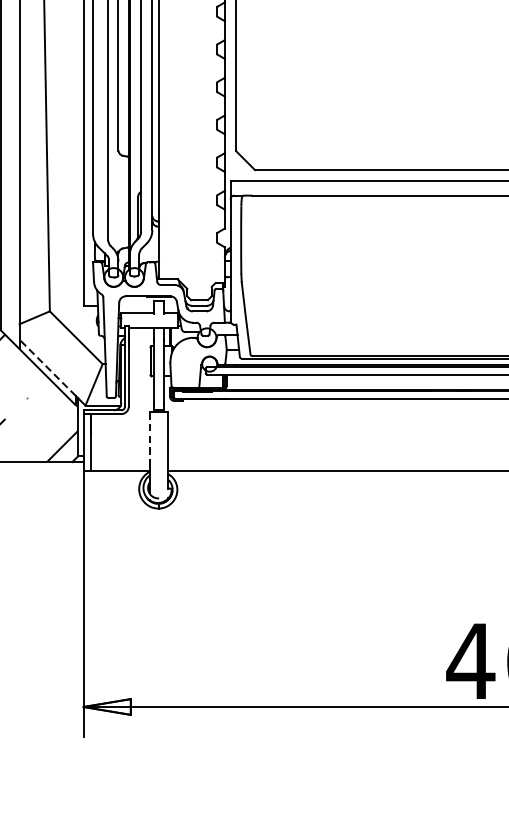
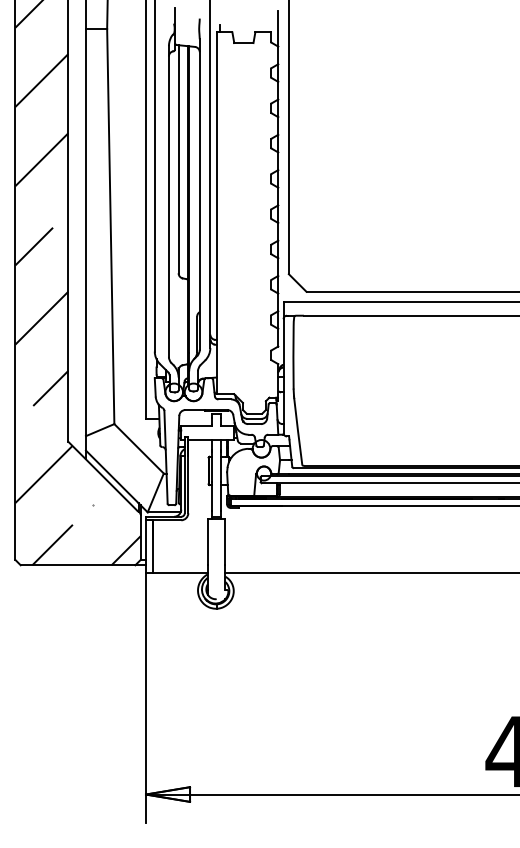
line: (47, 367) -> (112, 476), dashed -> solid
line: (149, 437) -> (207, 542), dashed -> solid

